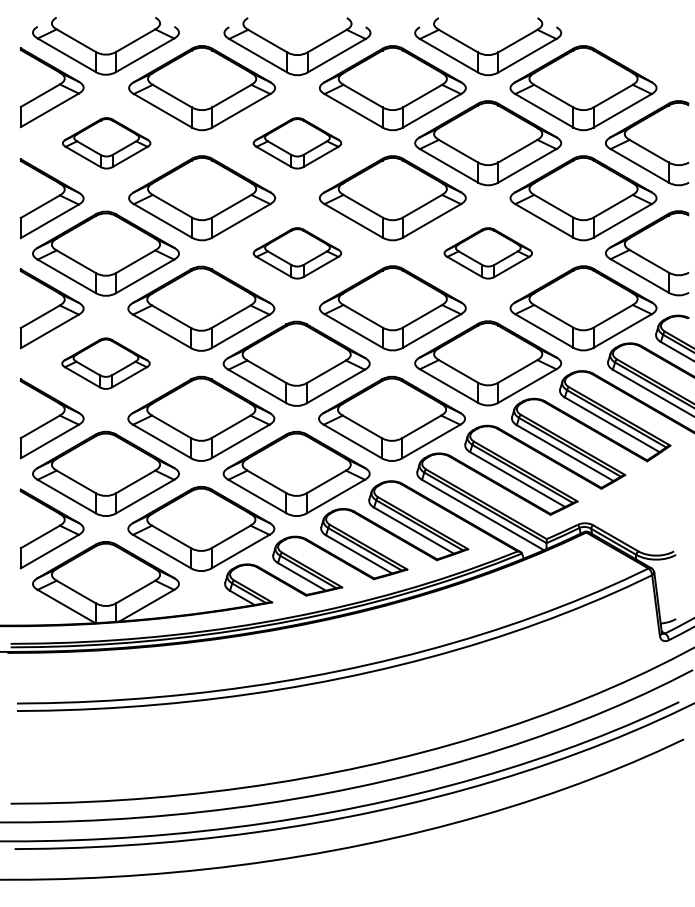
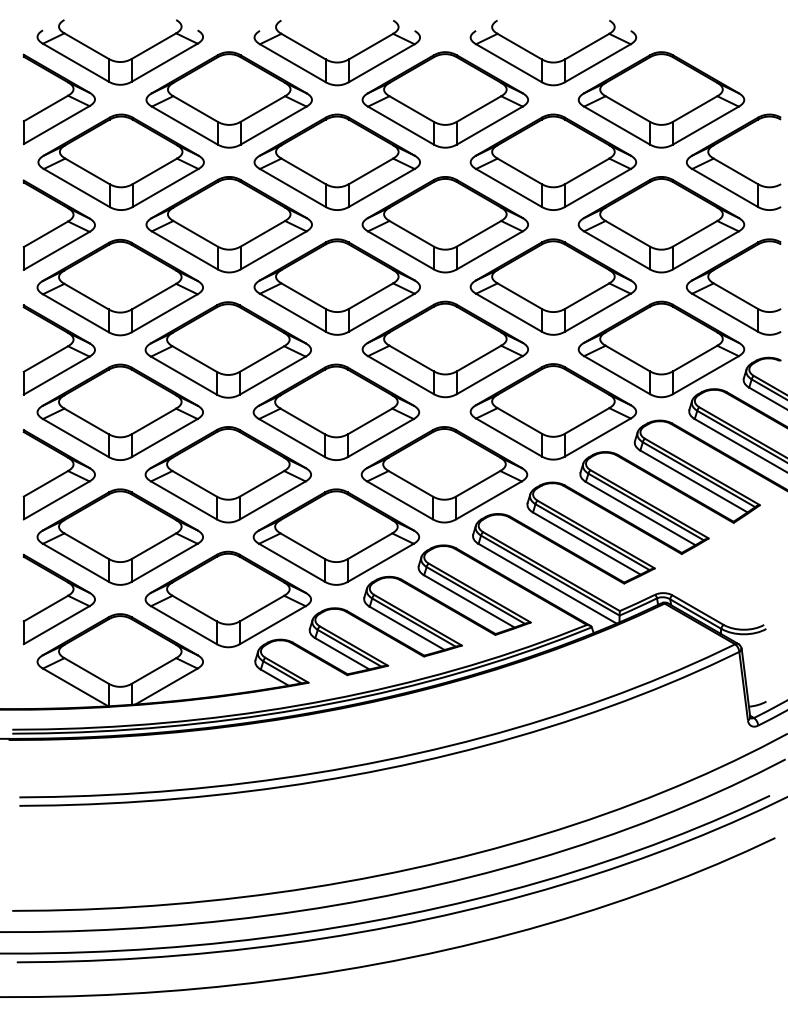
part: (106, 143) -> (120, 162), size x1.67
part: (297, 143) -> (337, 162), size x1.67
part: (297, 253) -> (337, 287), size x1.67
part: (488, 253) -> (553, 287), size x1.67
part: (105, 363) -> (119, 412), size x1.67

